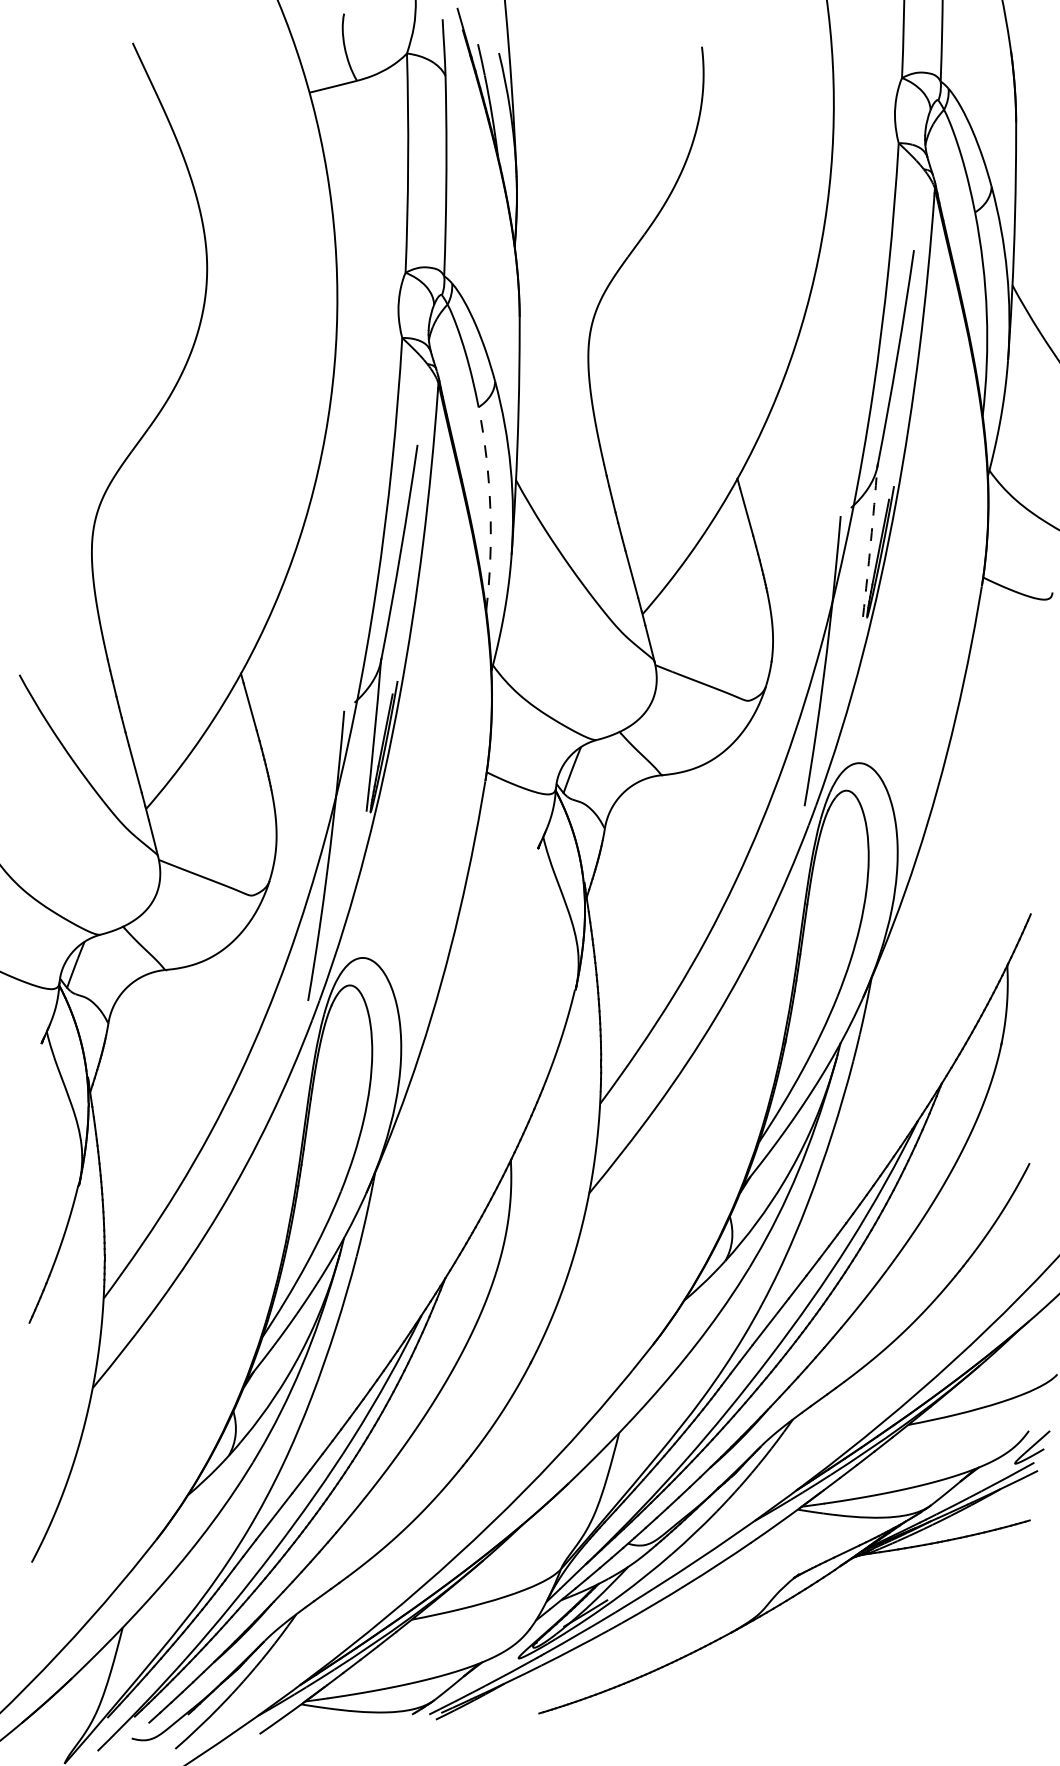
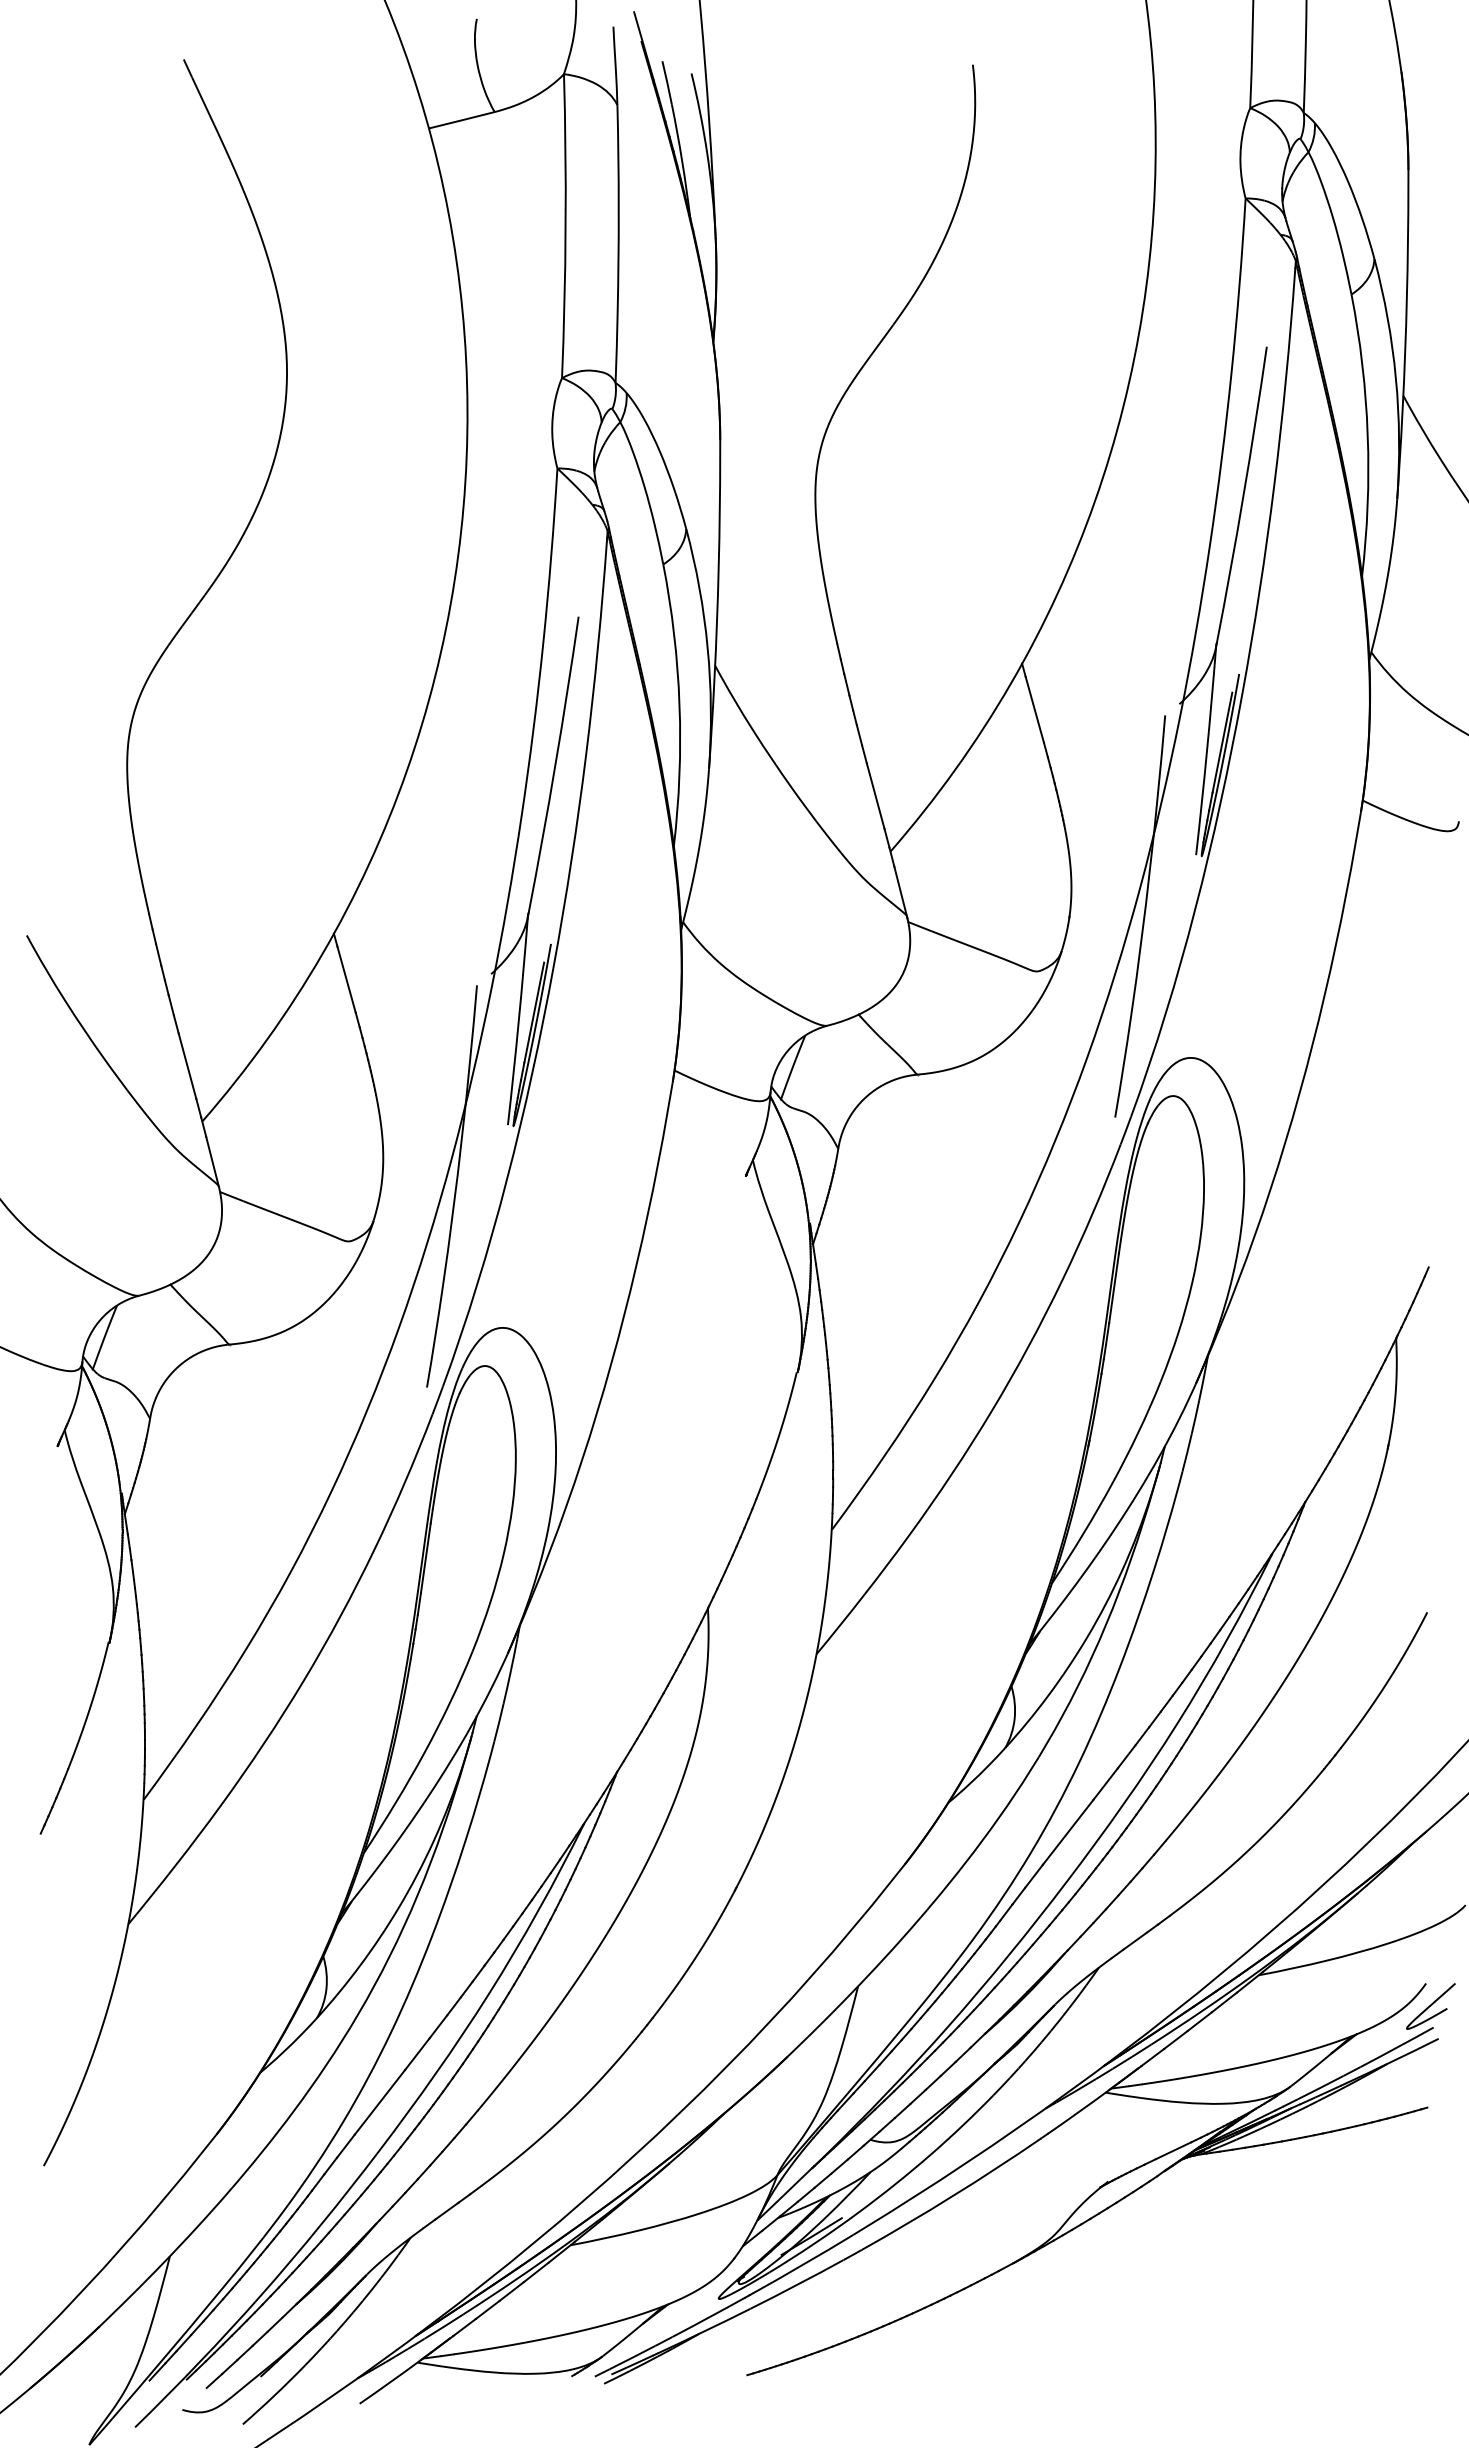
arc: (490, 508) -> (679, 704), dashed -> solid
arc: (871, 542) -> (1207, 751), dashed -> solid

